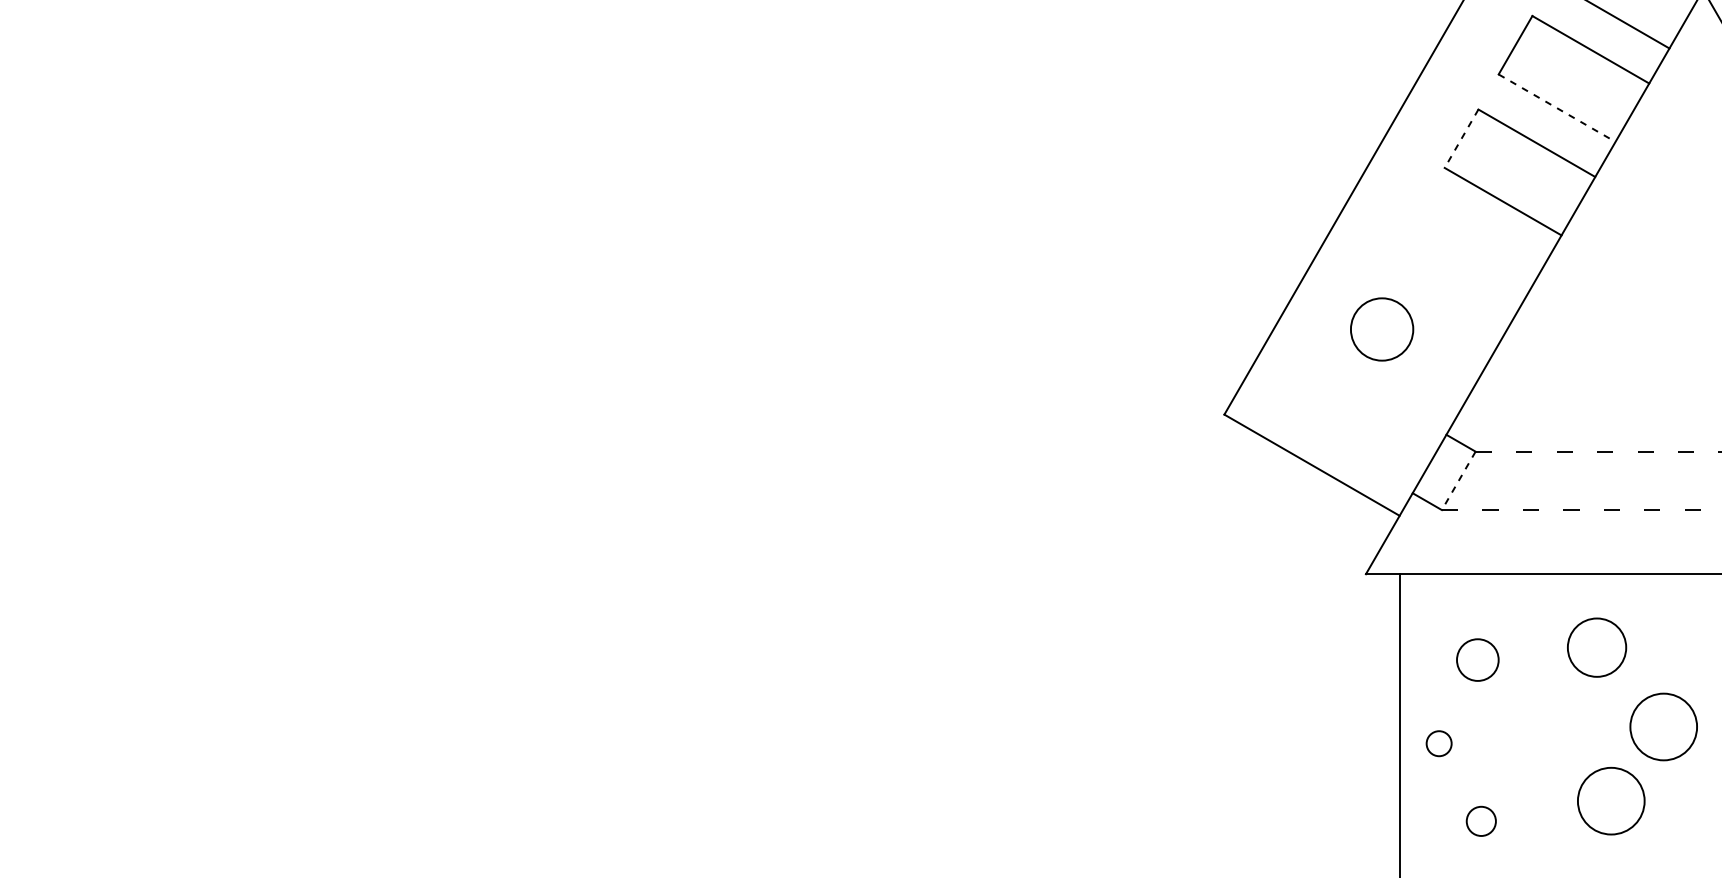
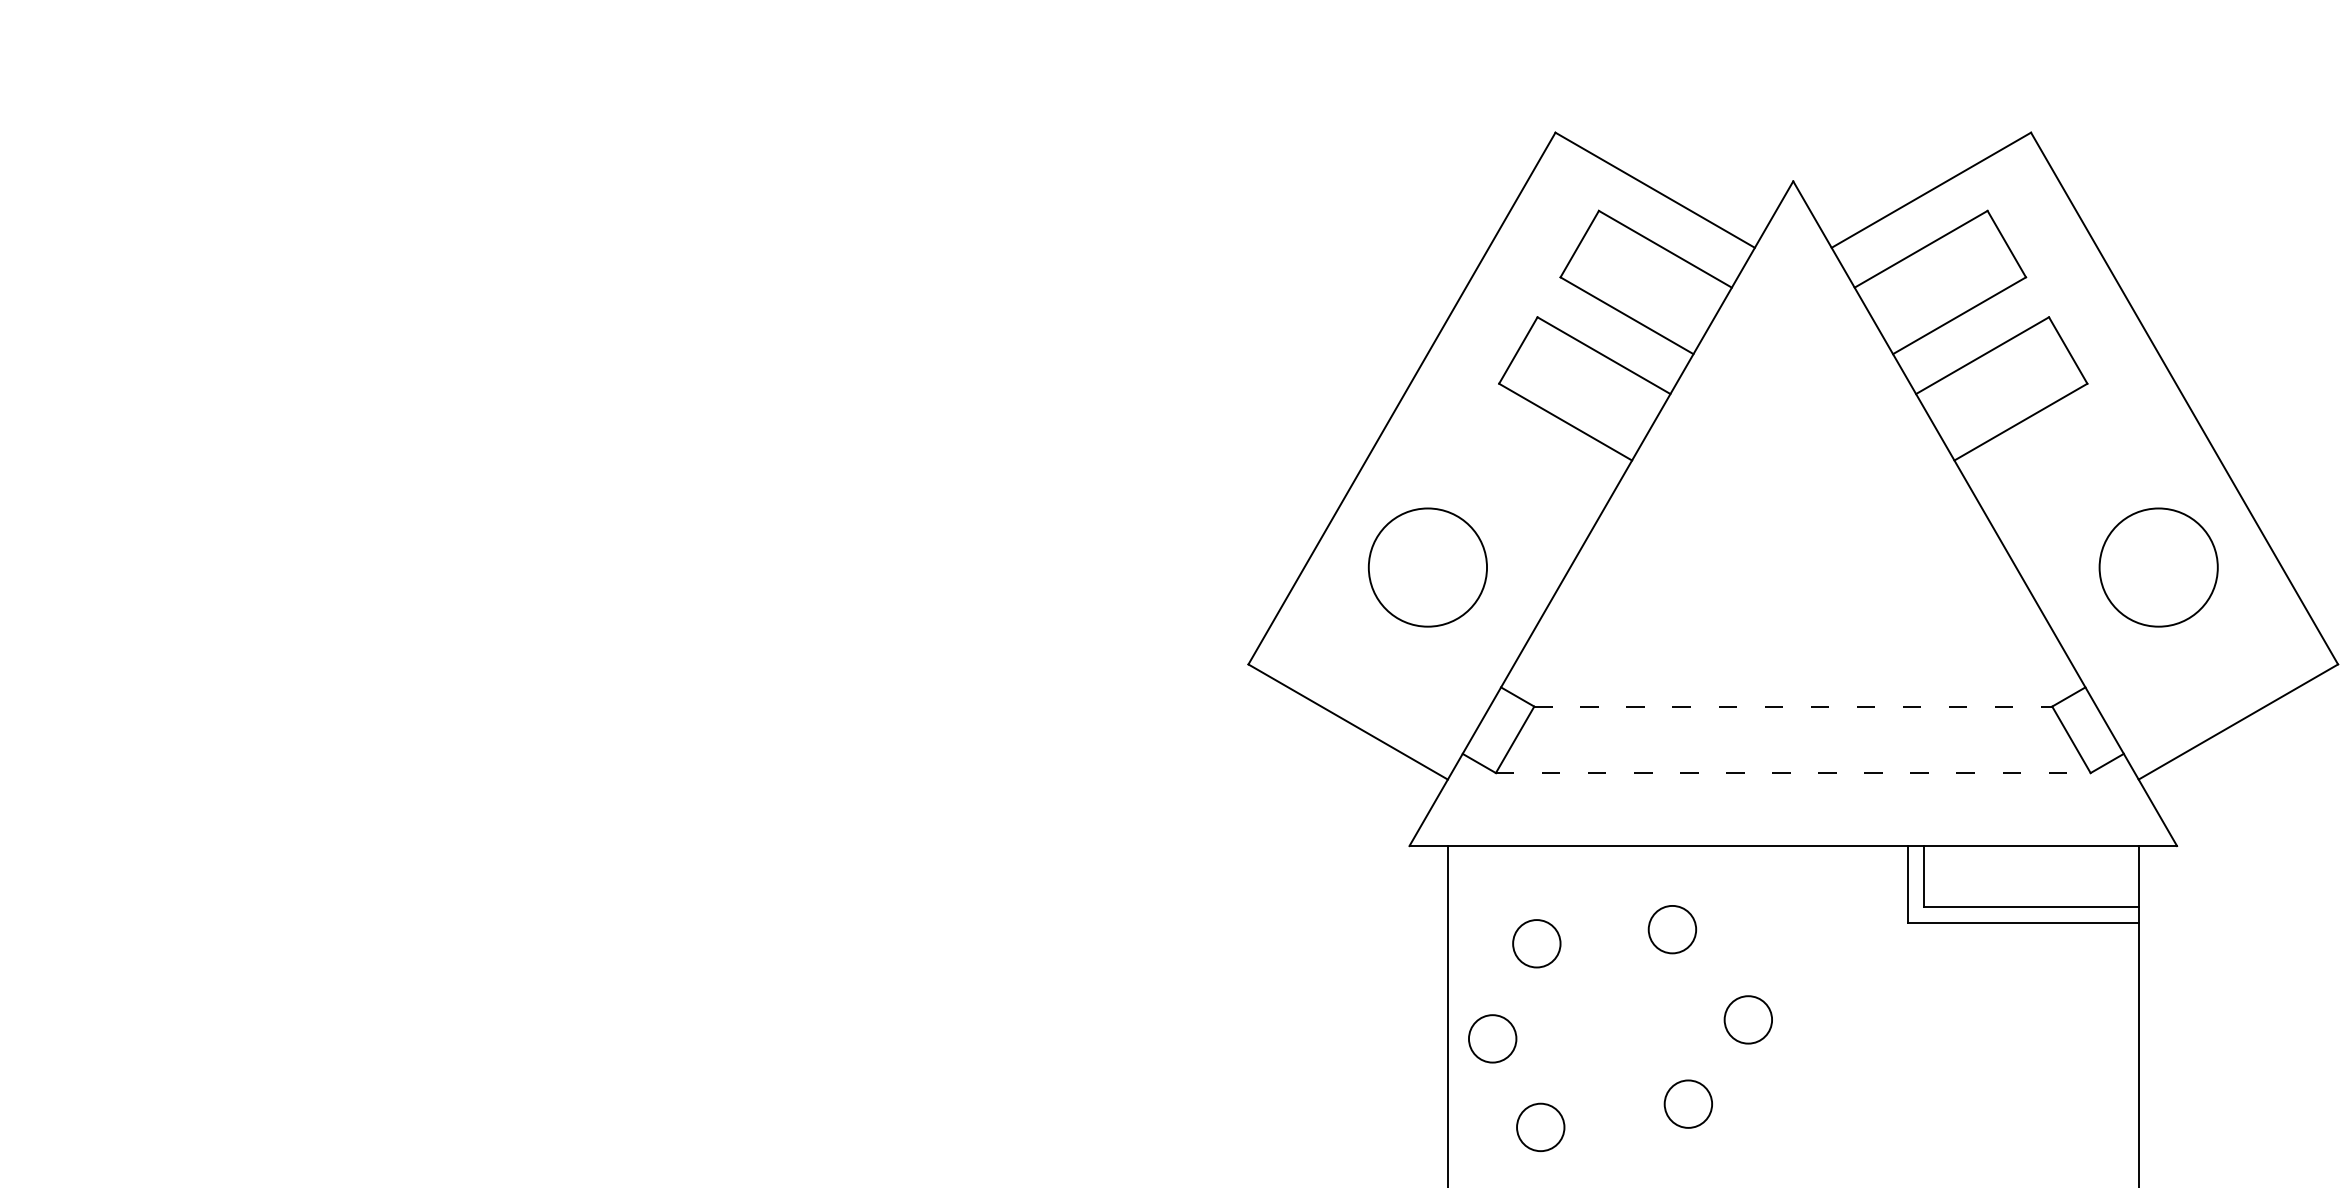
line: (1557, 107) -> (1627, 315), dashed -> solid
line: (1461, 138) -> (1518, 350), dashed -> solid
circle: (1381, 329) -> (1427, 567), size x1.67
line: (1458, 481) -> (1514, 740), dashed -> solid
circle: (1597, 647) -> (1672, 929), size x0.71
circle: (1663, 726) -> (1748, 1019), size x0.62
circle: (1438, 743) -> (1492, 1038), size x1.67
circle: (1610, 800) -> (1687, 1103), size x0.62
circle: (1481, 820) -> (1540, 1126), size x1.43

